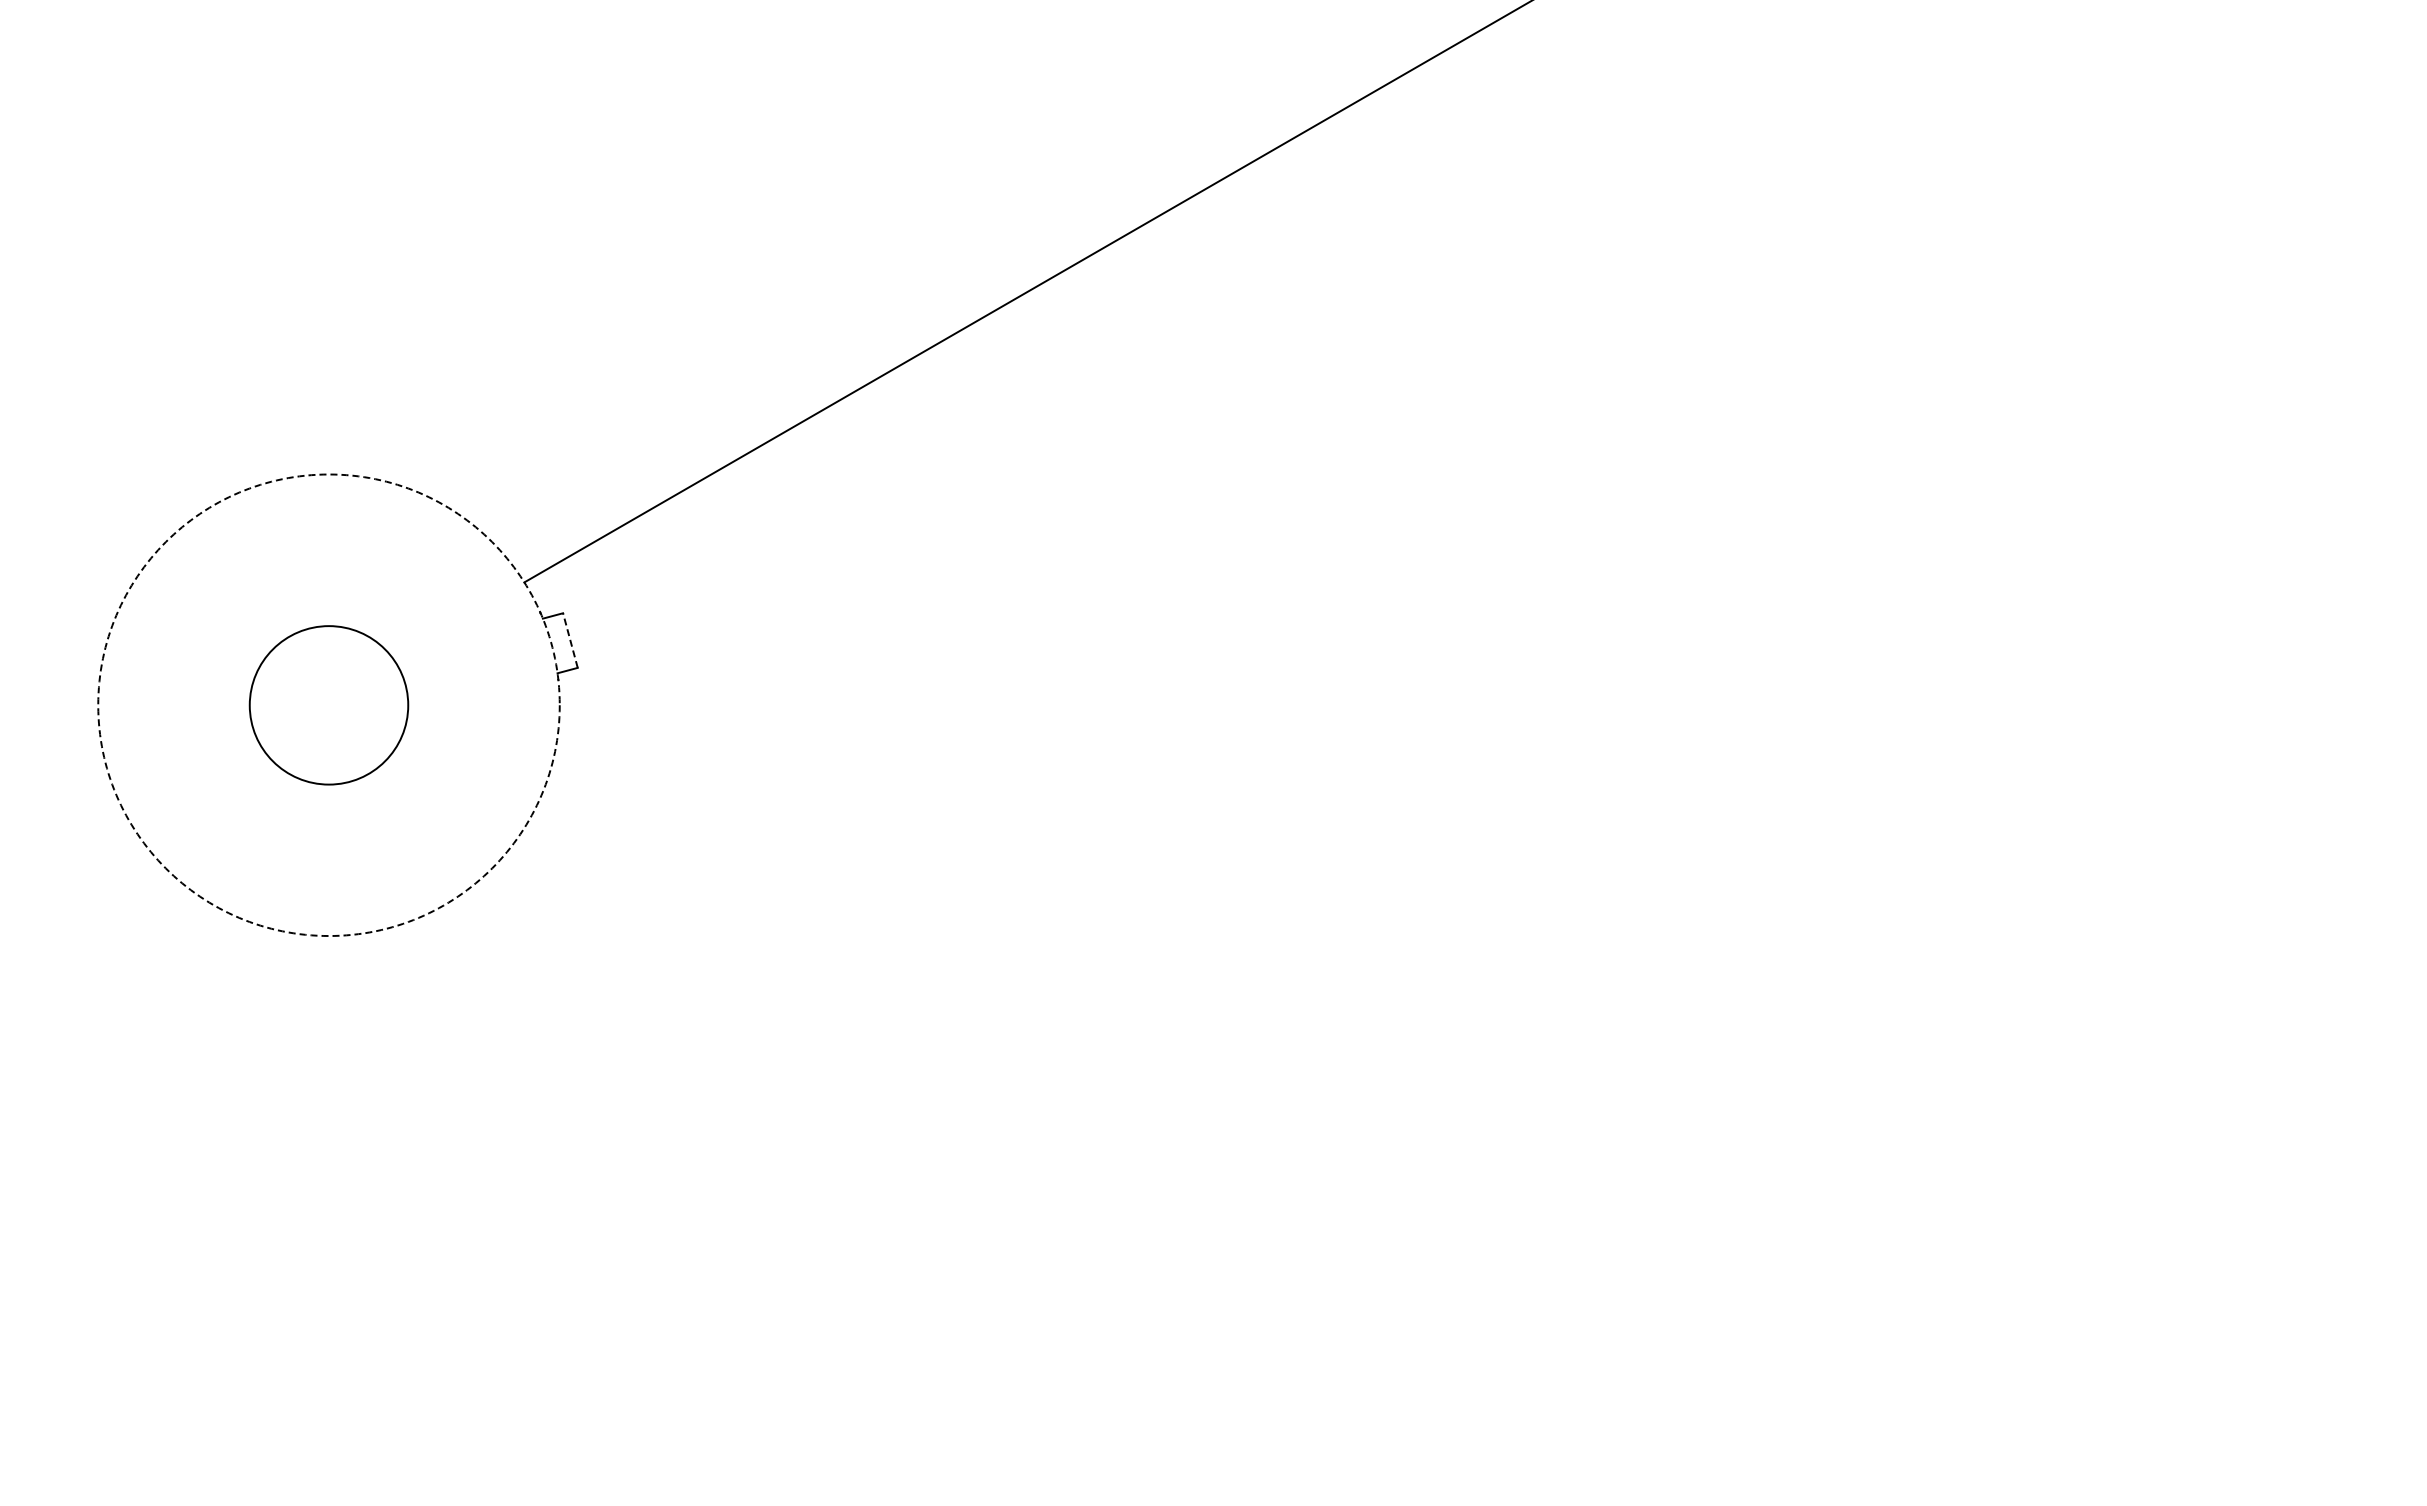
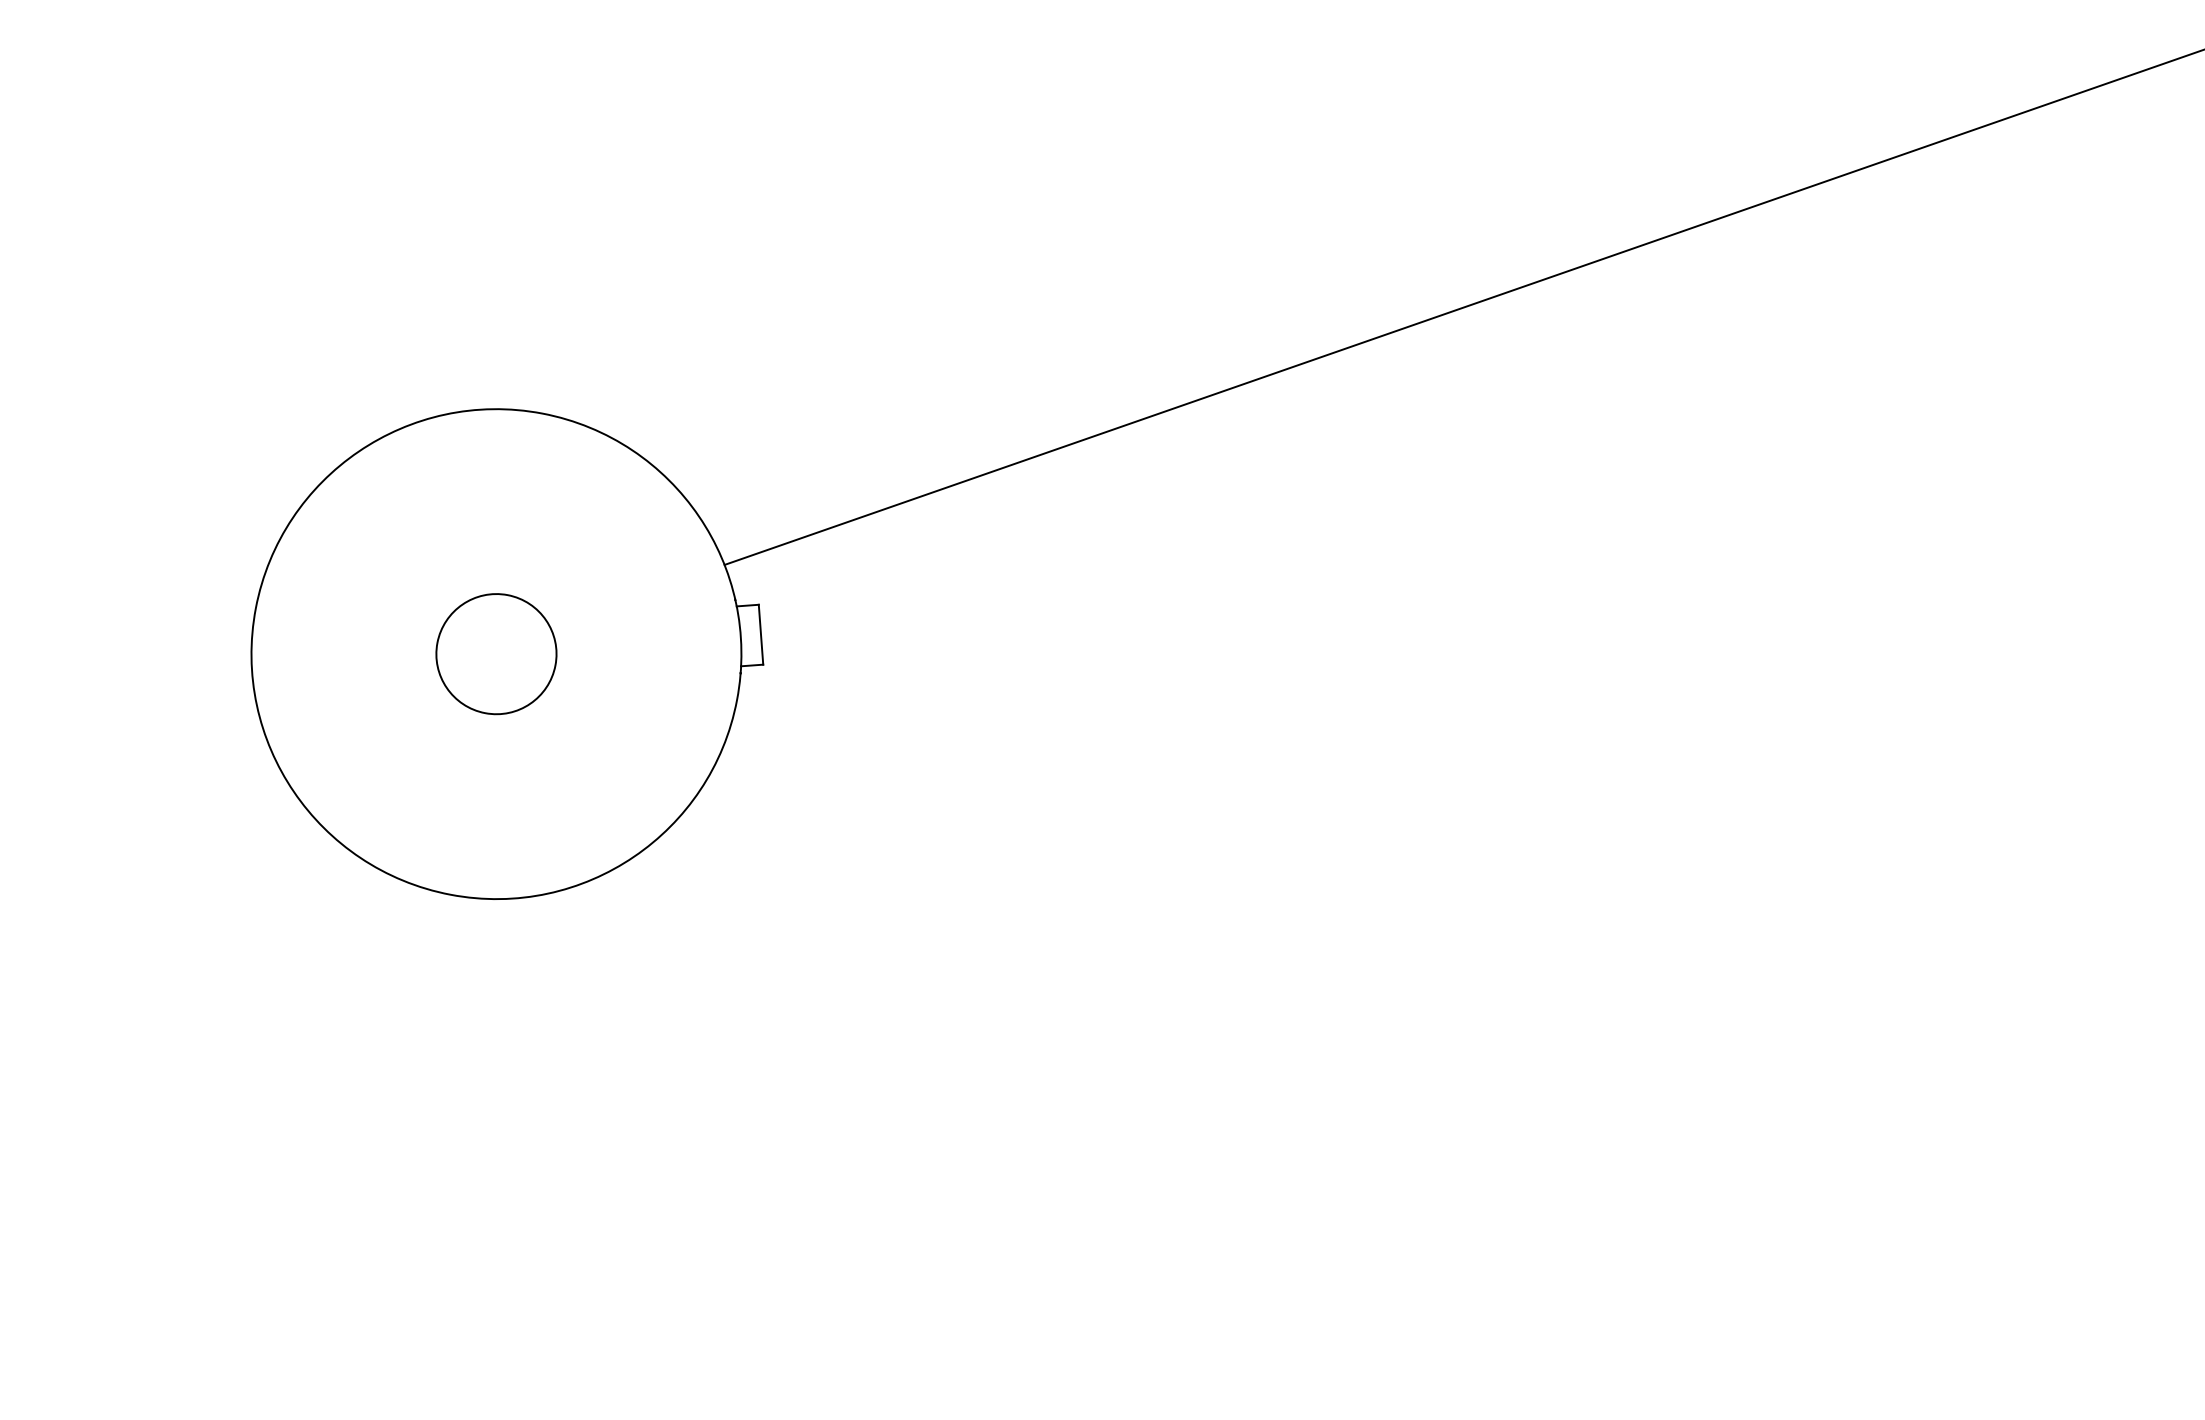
line: (570, 640) -> (761, 634), dashed -> solid
circle: (328, 704) -> (496, 653), size x0.71
circle: (328, 705) -> (495, 654), dashed -> solid

